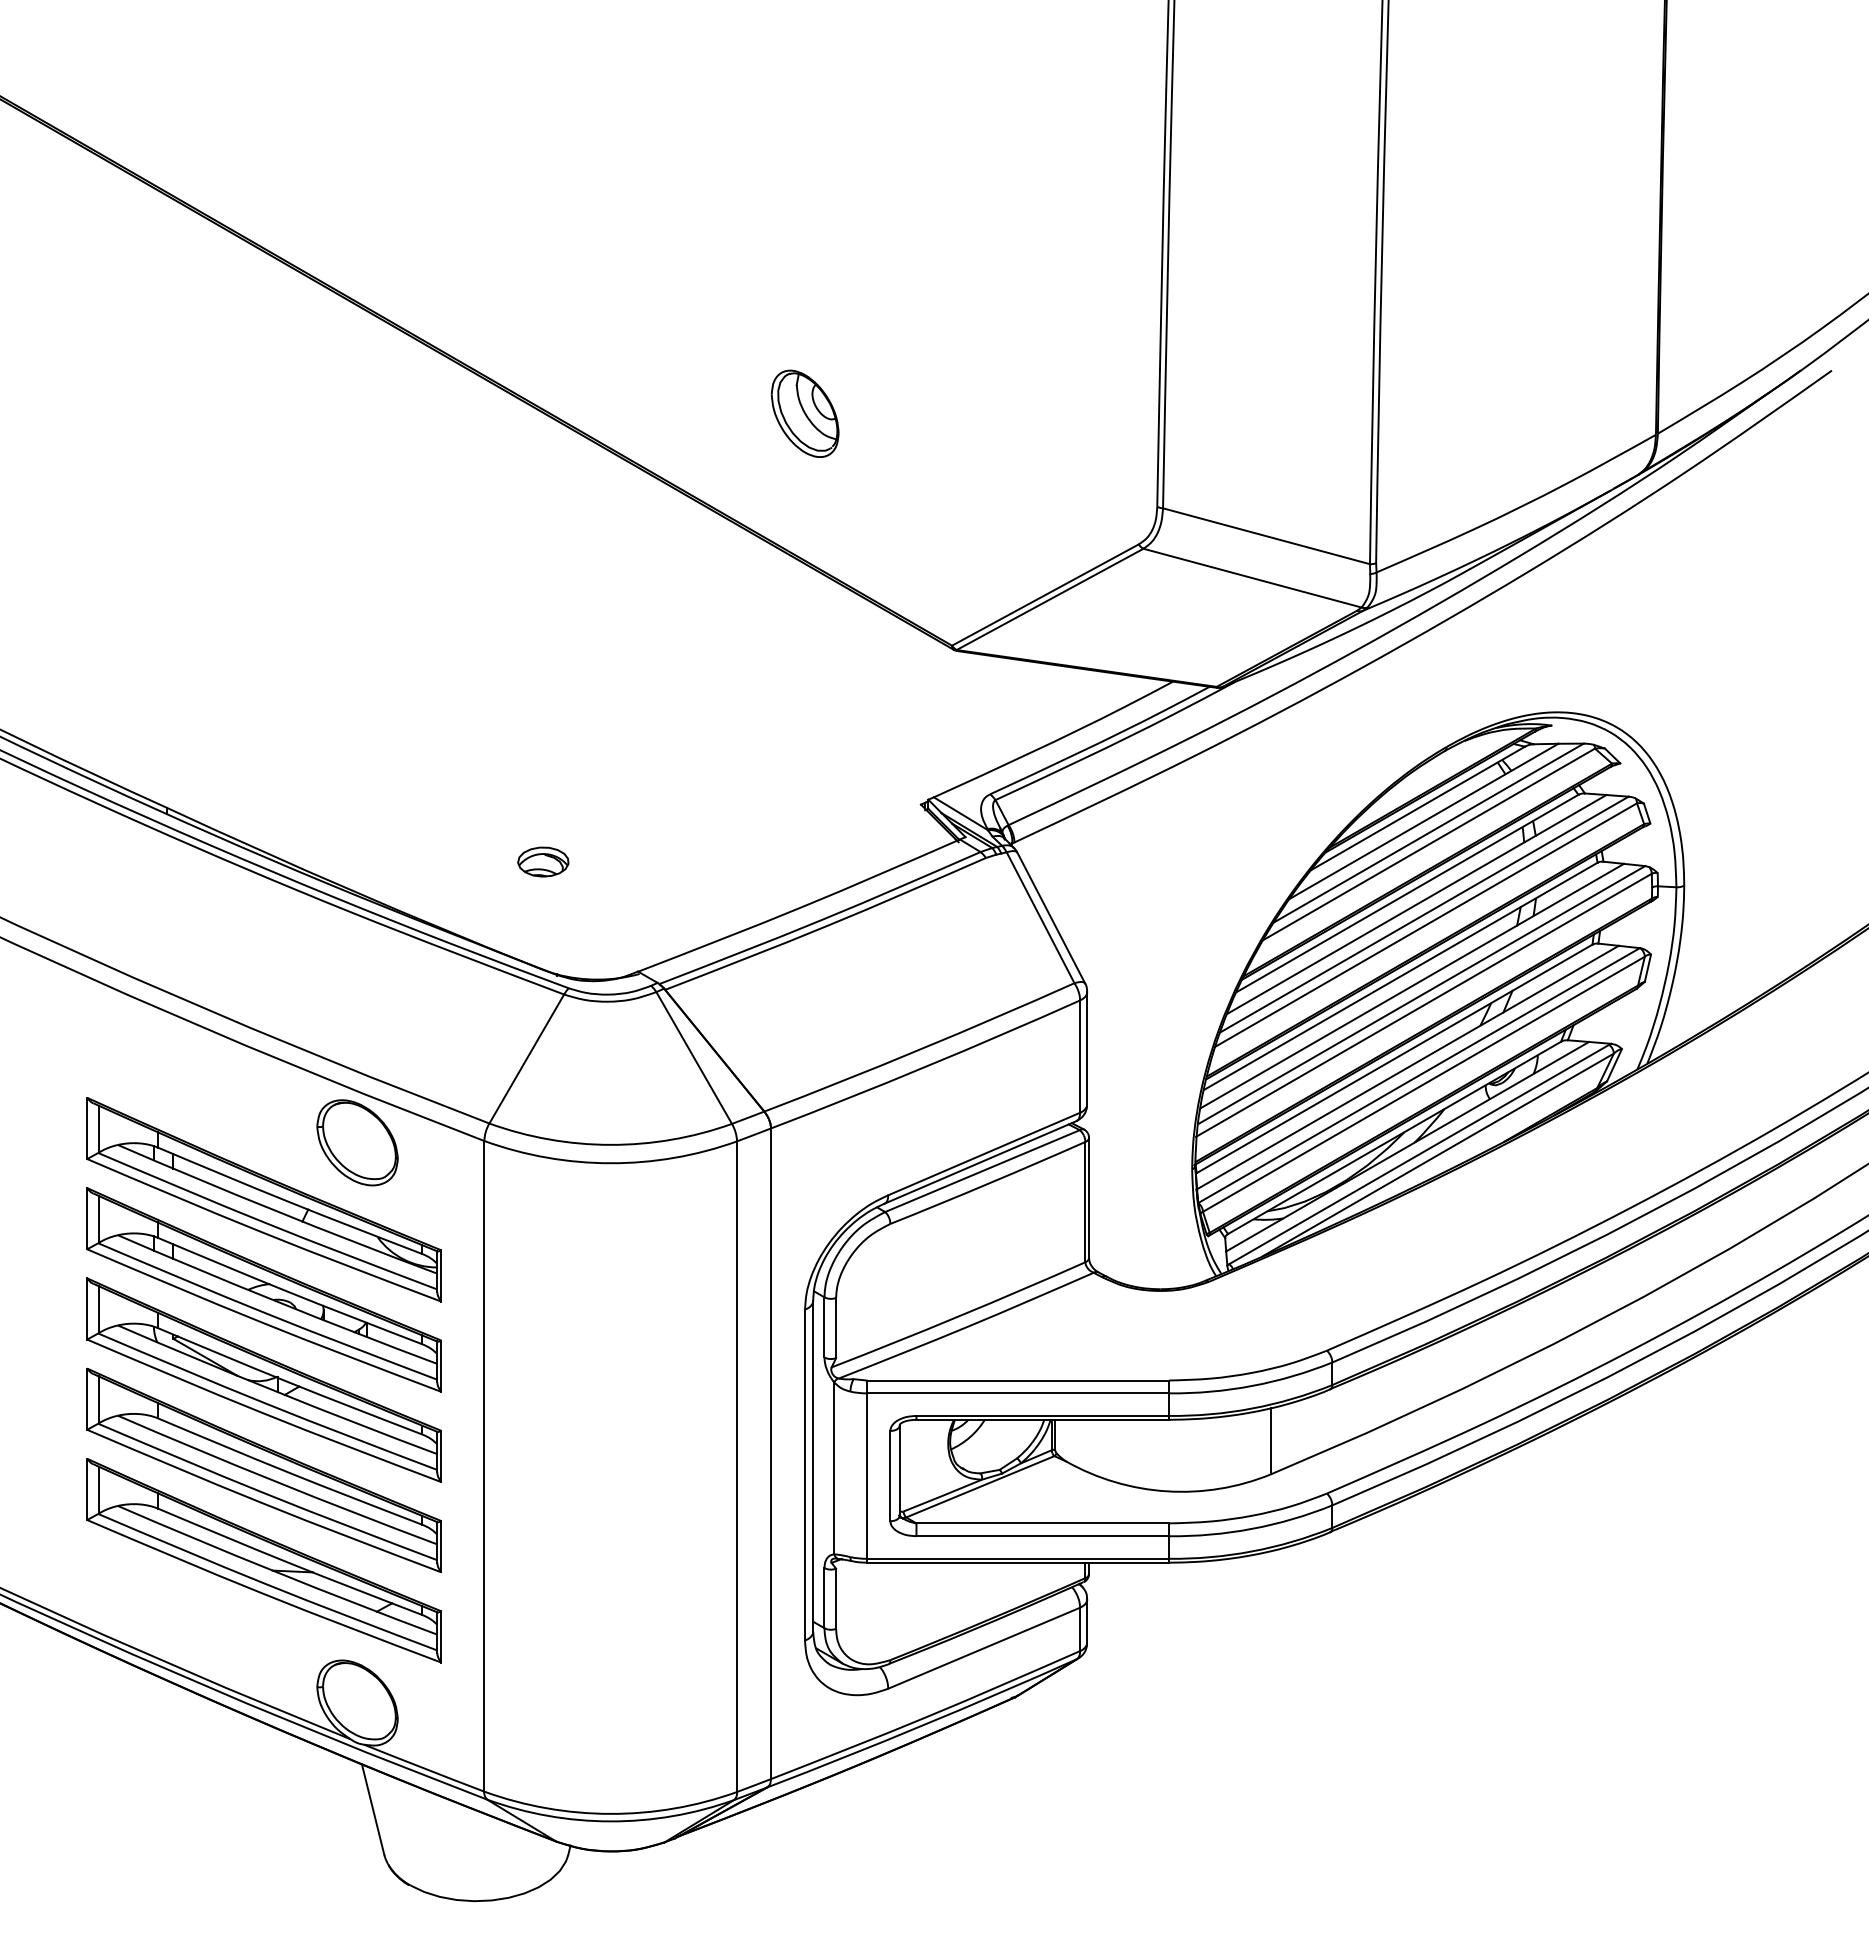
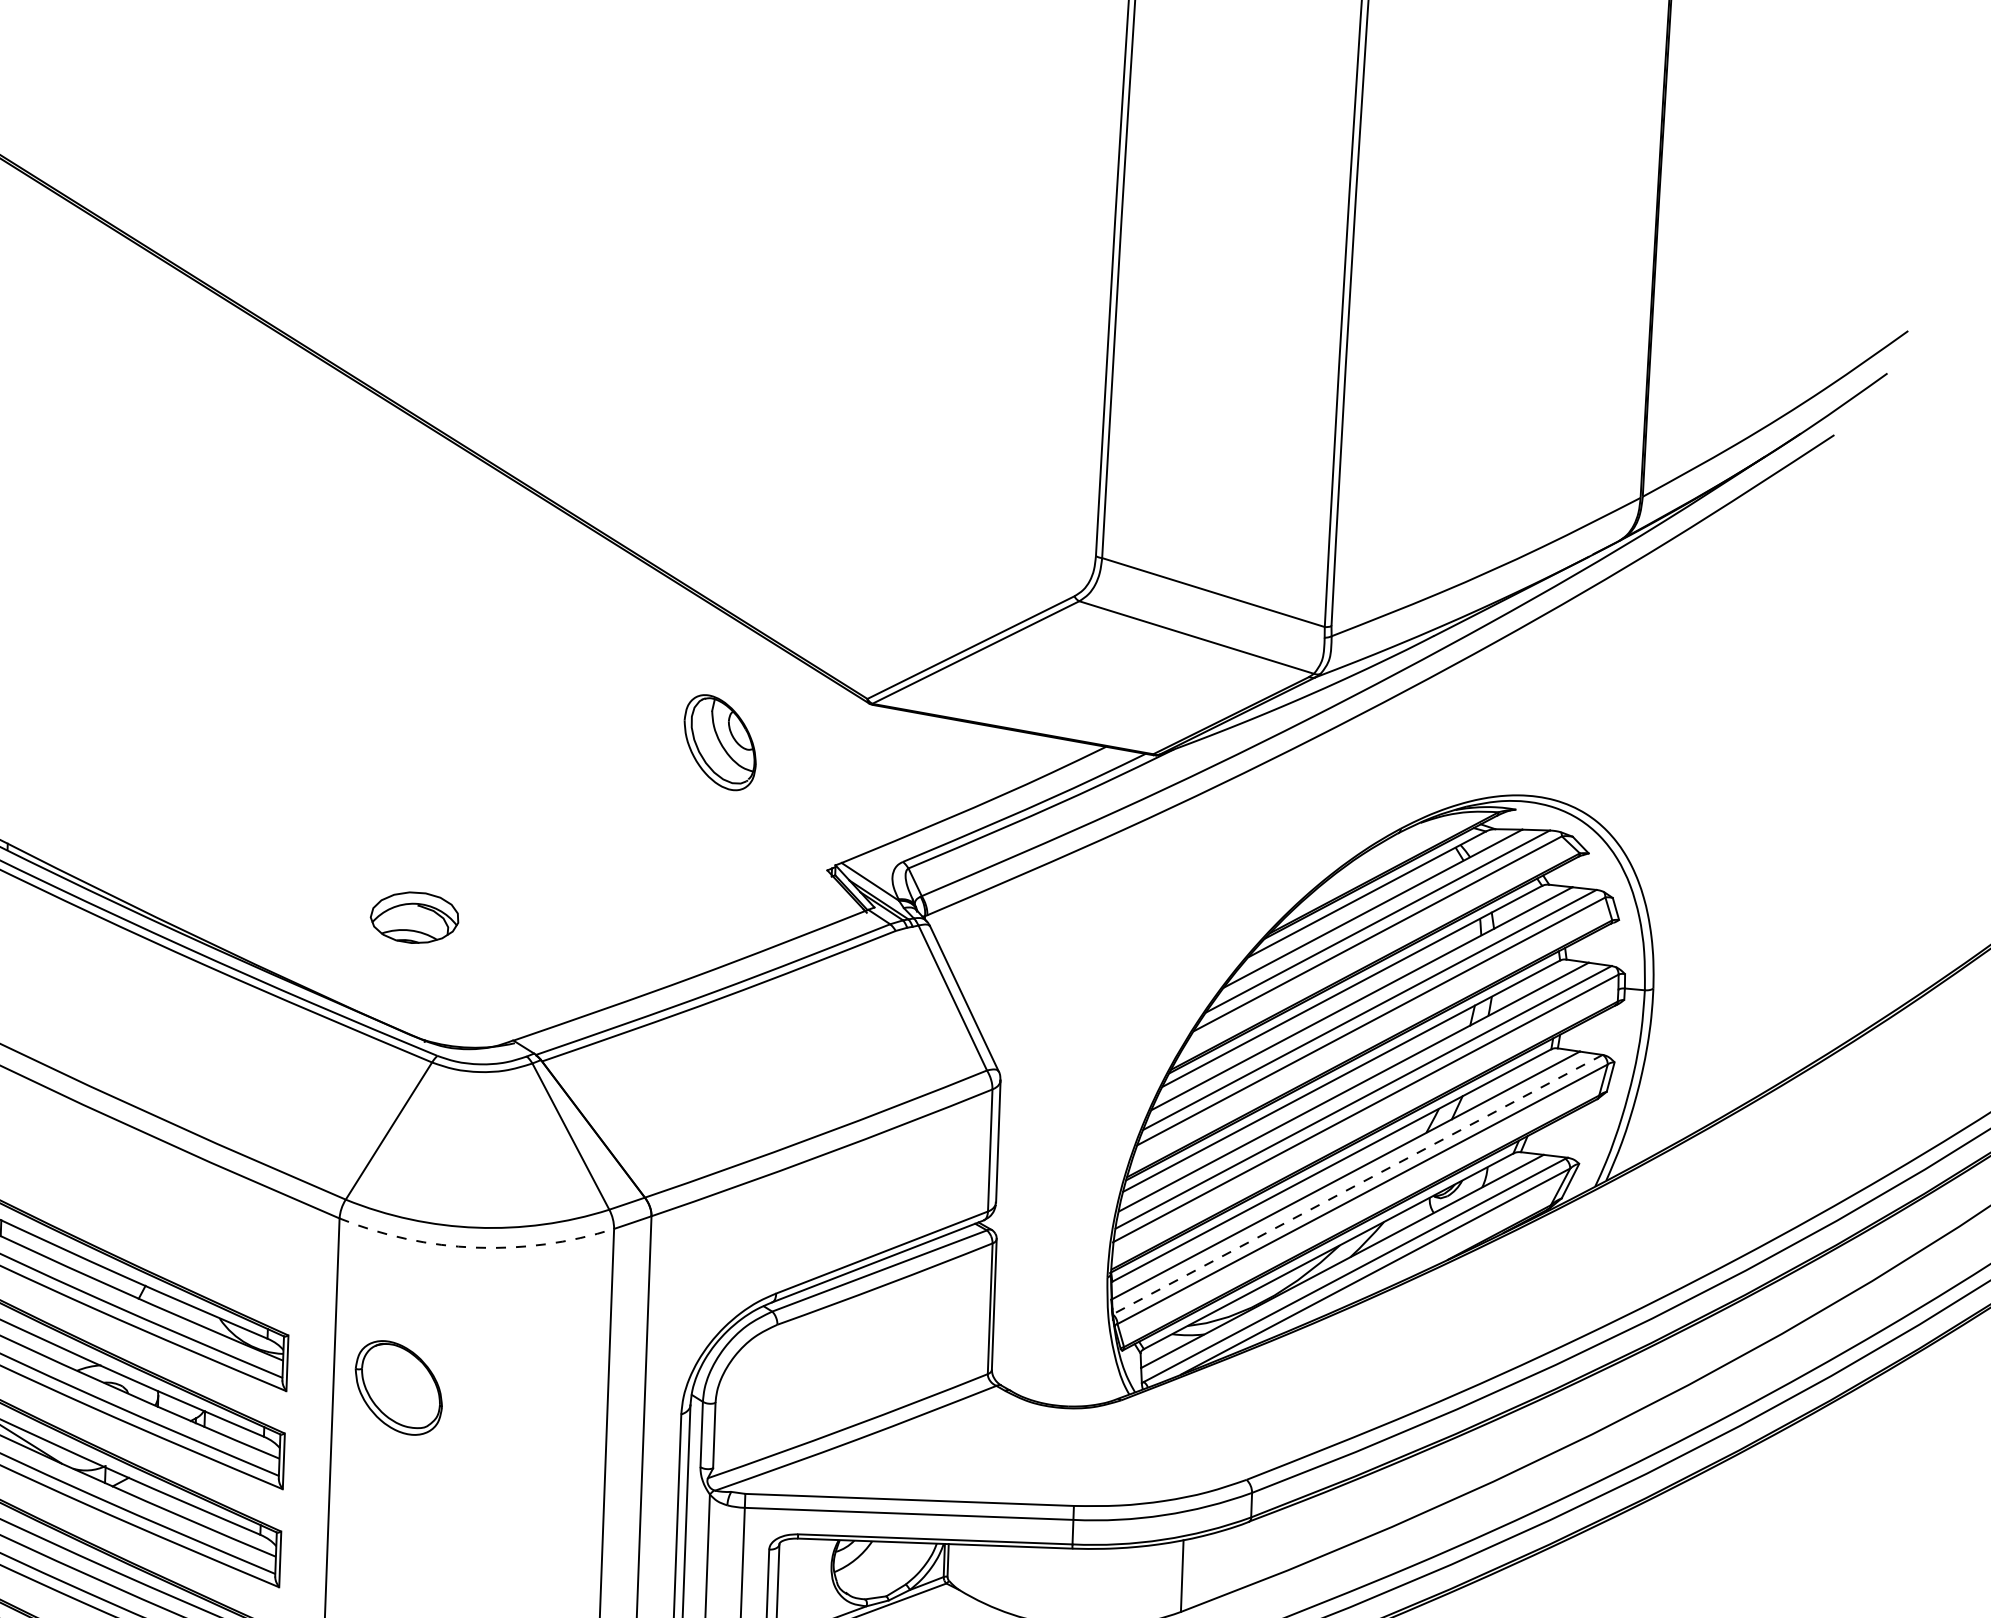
part: (804, 413) -> (719, 742), moved
part: (543, 861) -> (414, 917), size x1.6
line: (1419, 1075) -> (1358, 1184), solid -> dashed
part: (357, 1142) -> (398, 1387), moved
arc: (610, 1163) -> (475, 1247), solid -> dashed

